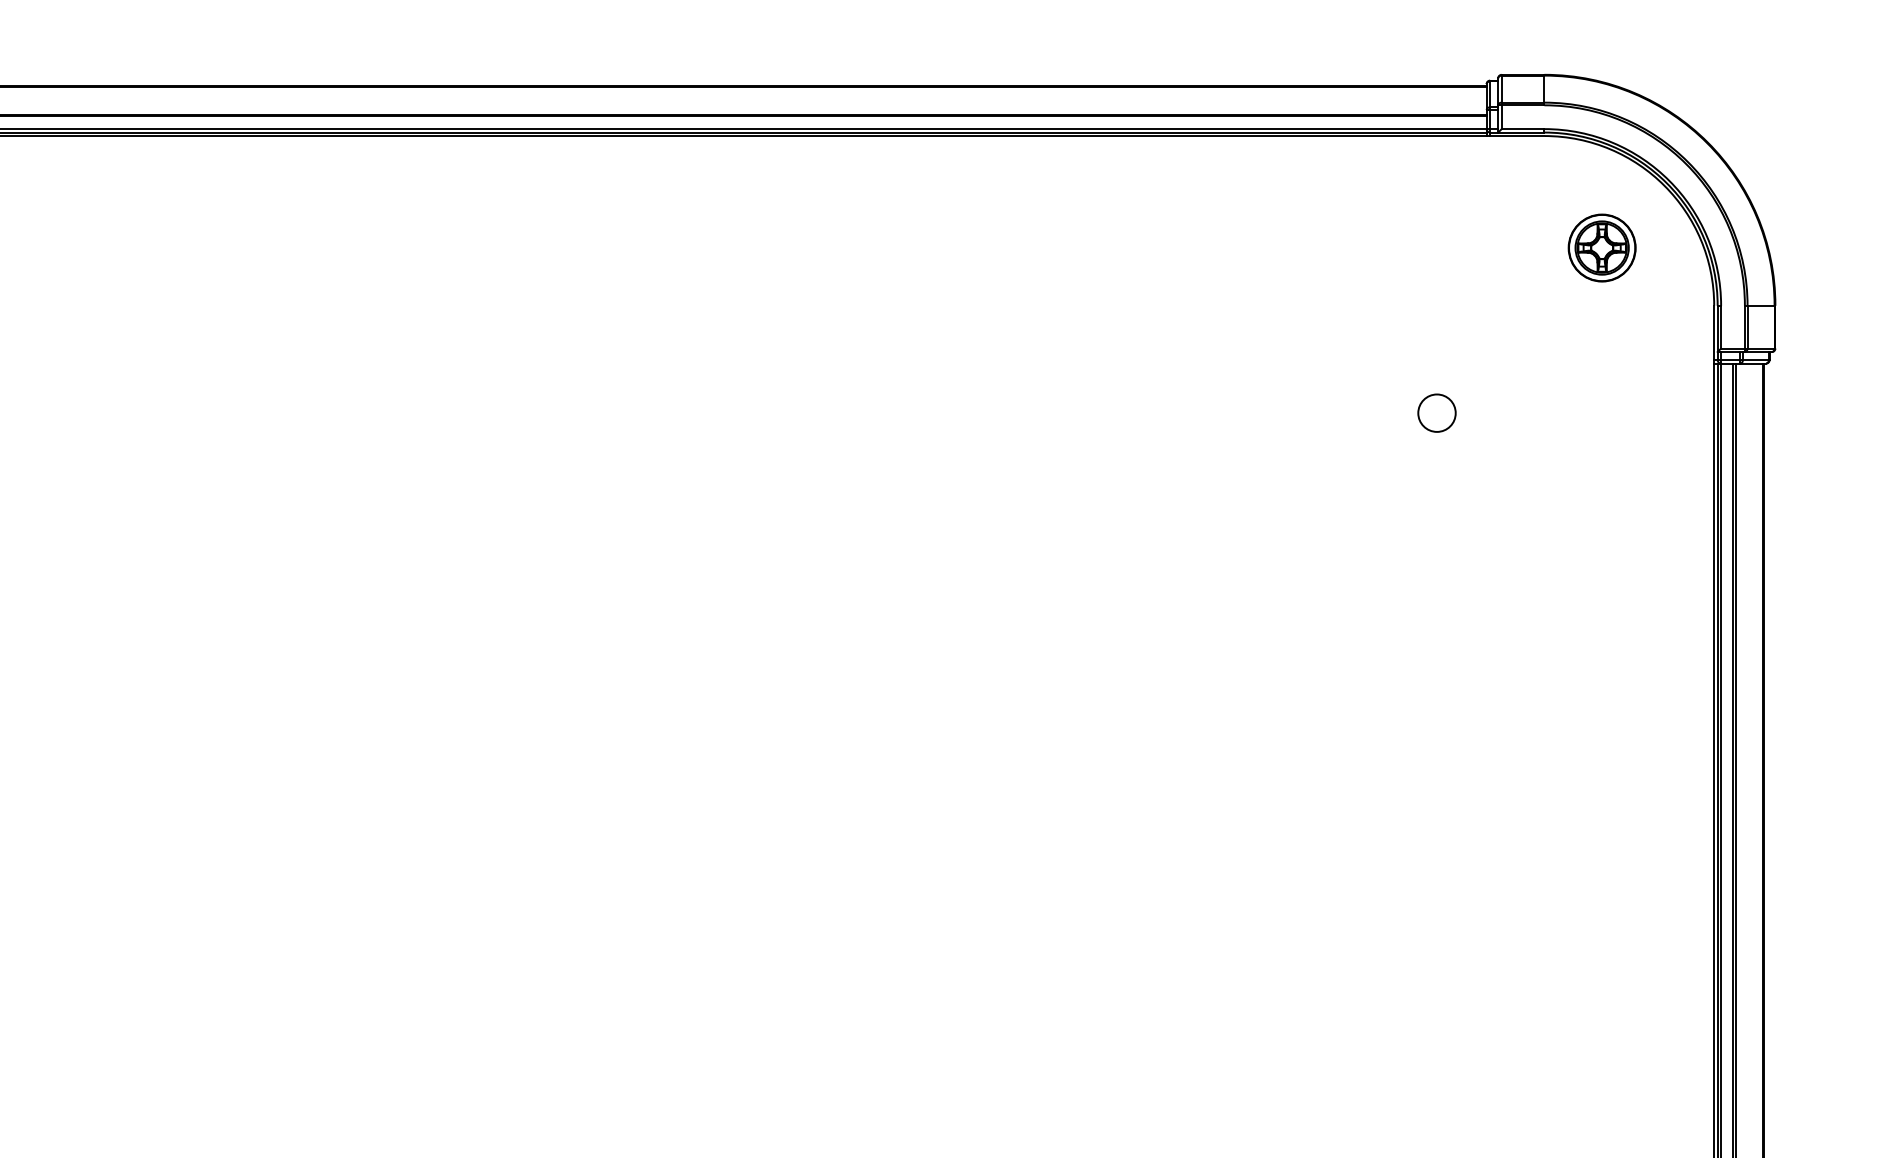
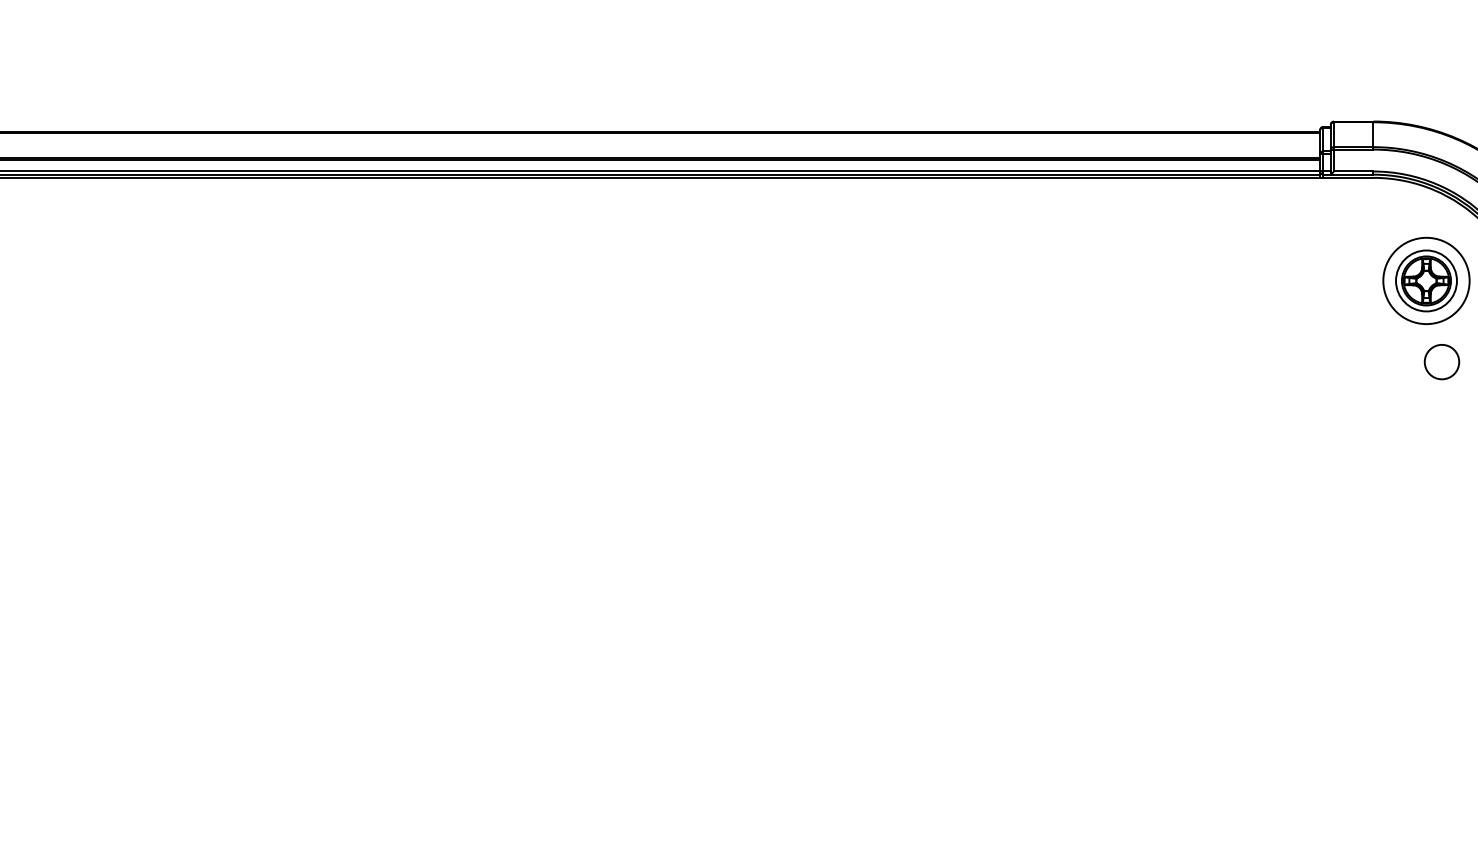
circle: (1601, 247) -> (1425, 280), size x1.4
circle: (1436, 412) -> (1441, 361), moved

